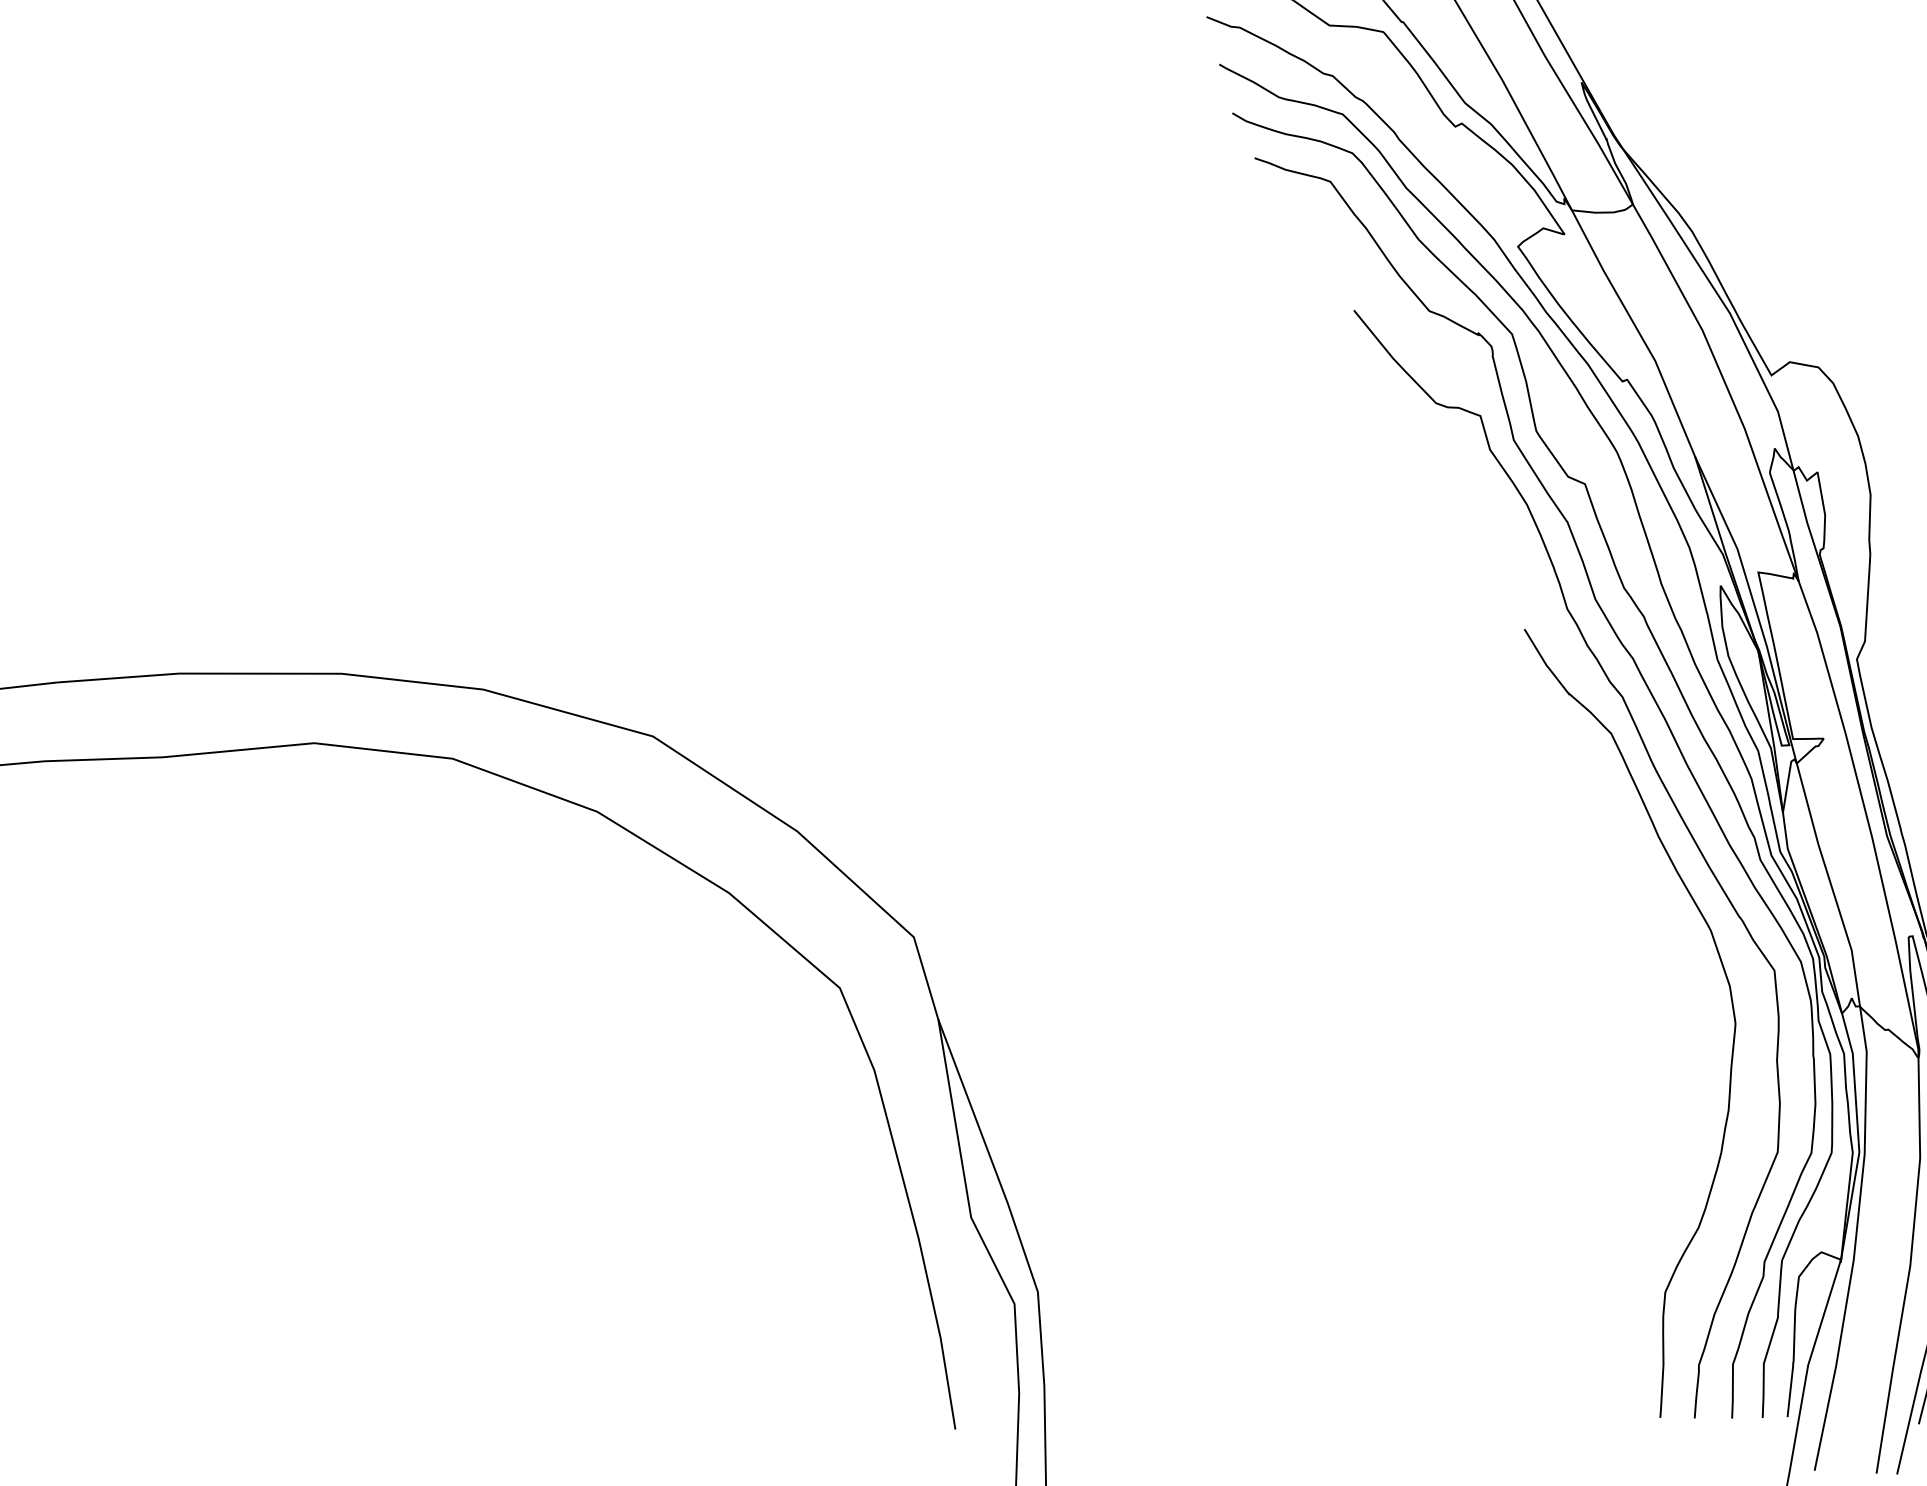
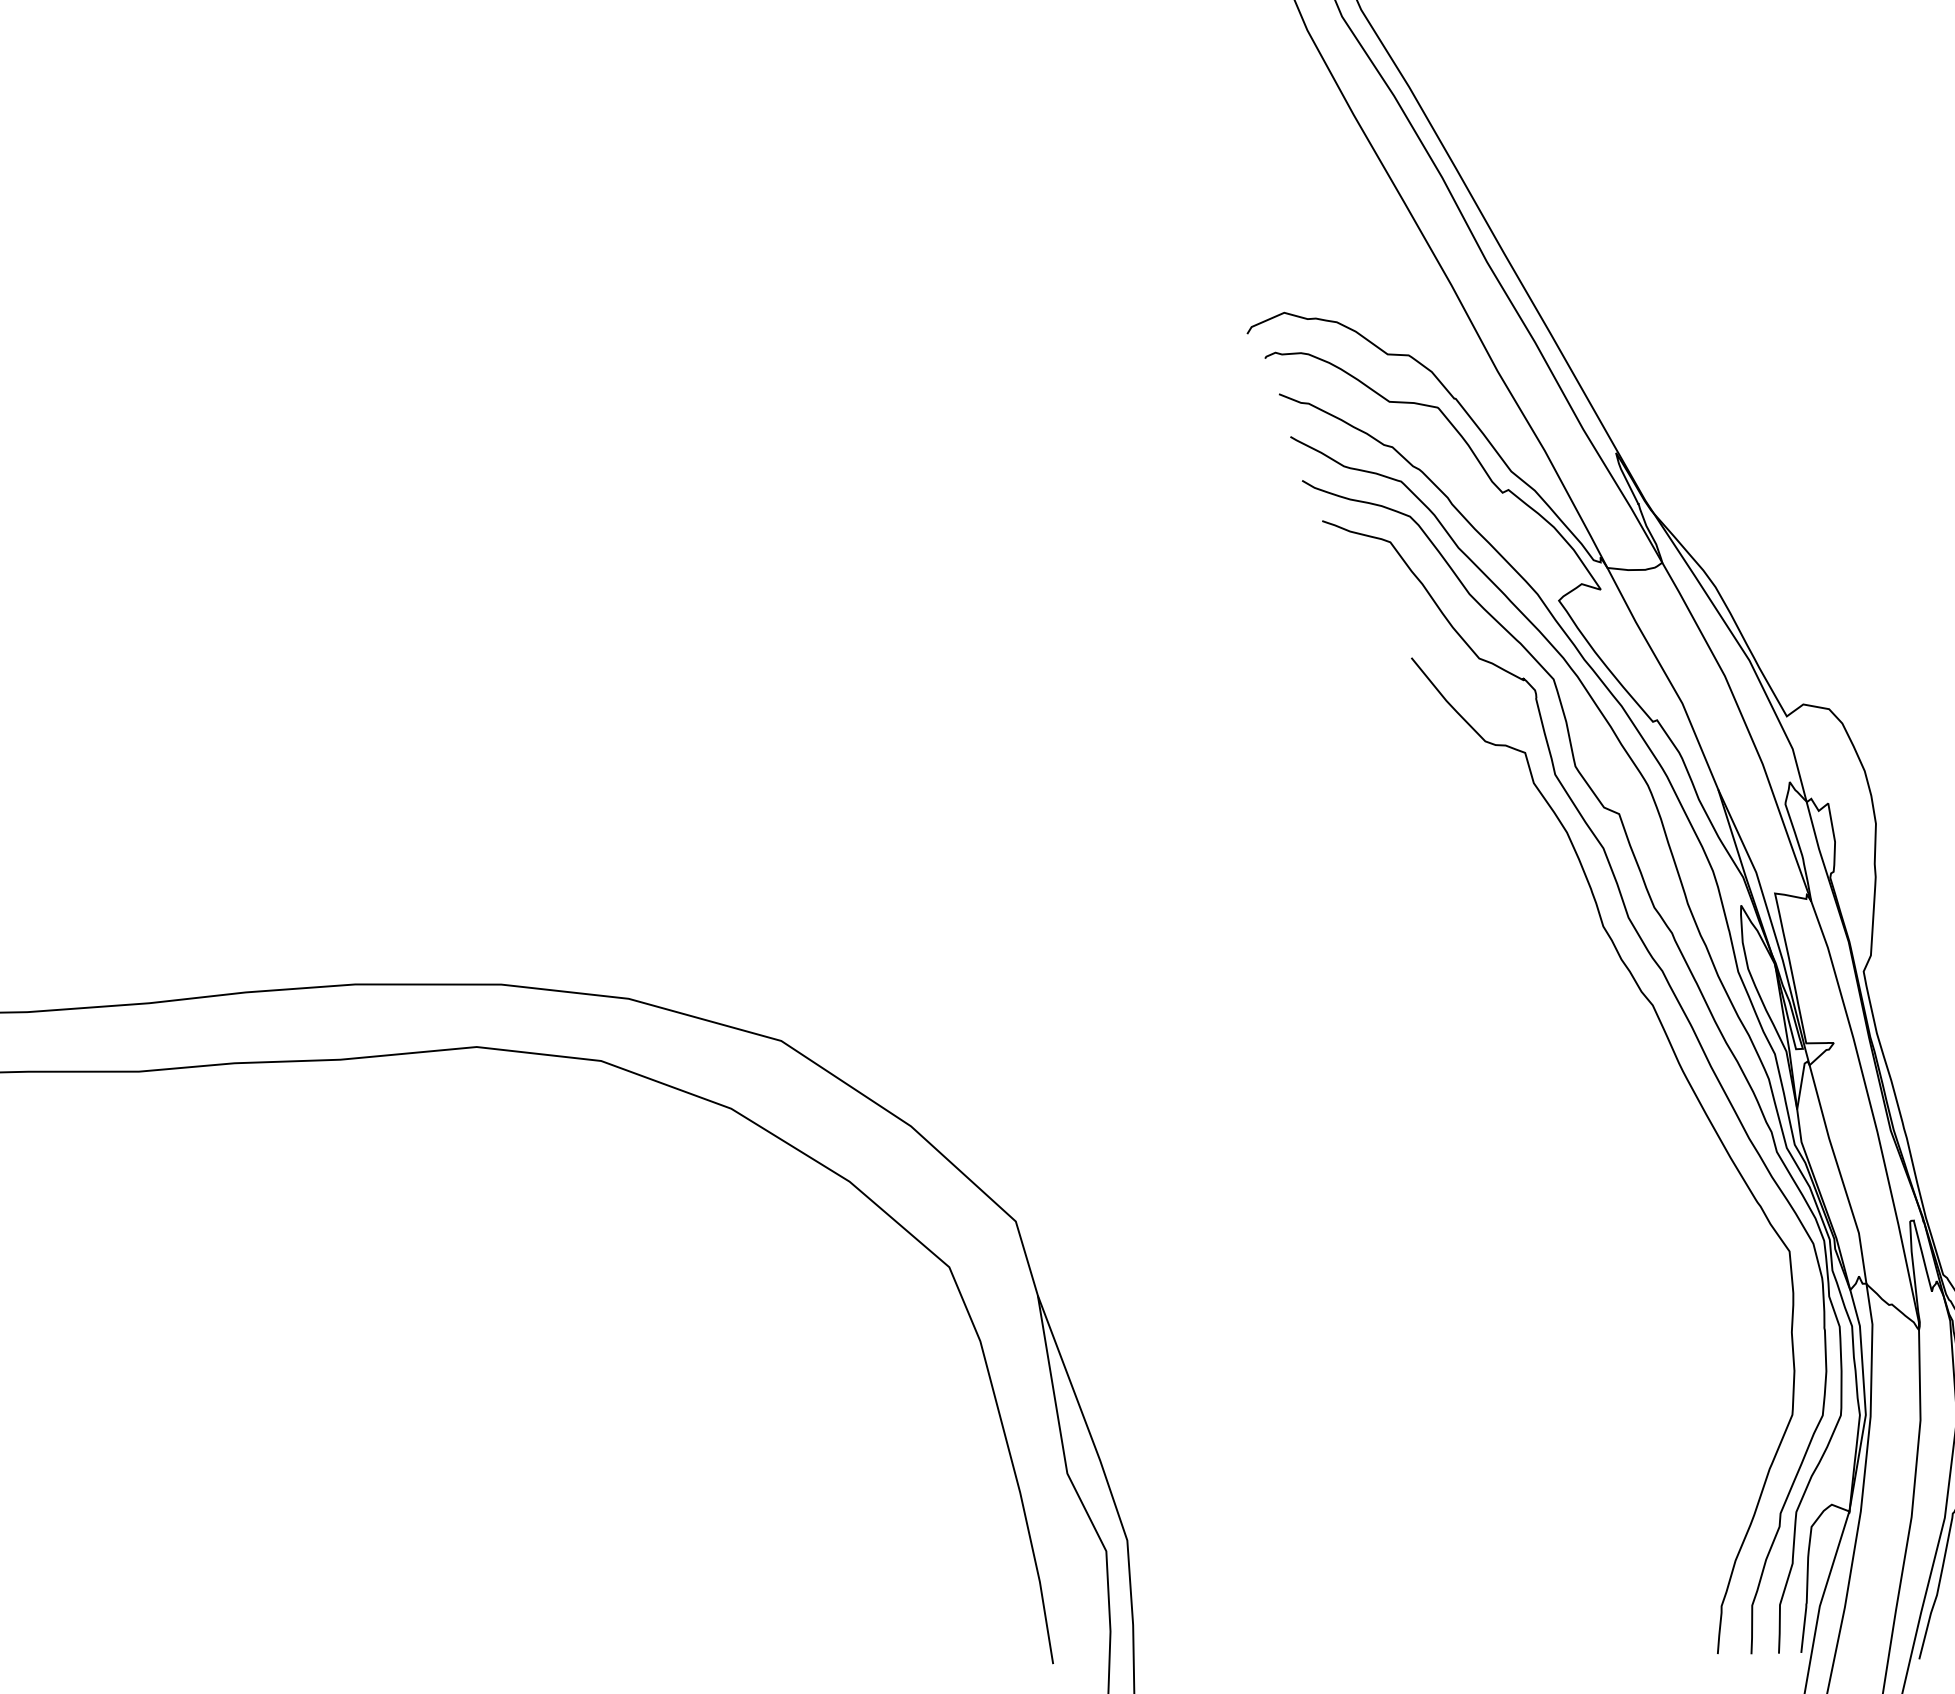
curve: (1732, 1010) -> (1751, 1287), removed

